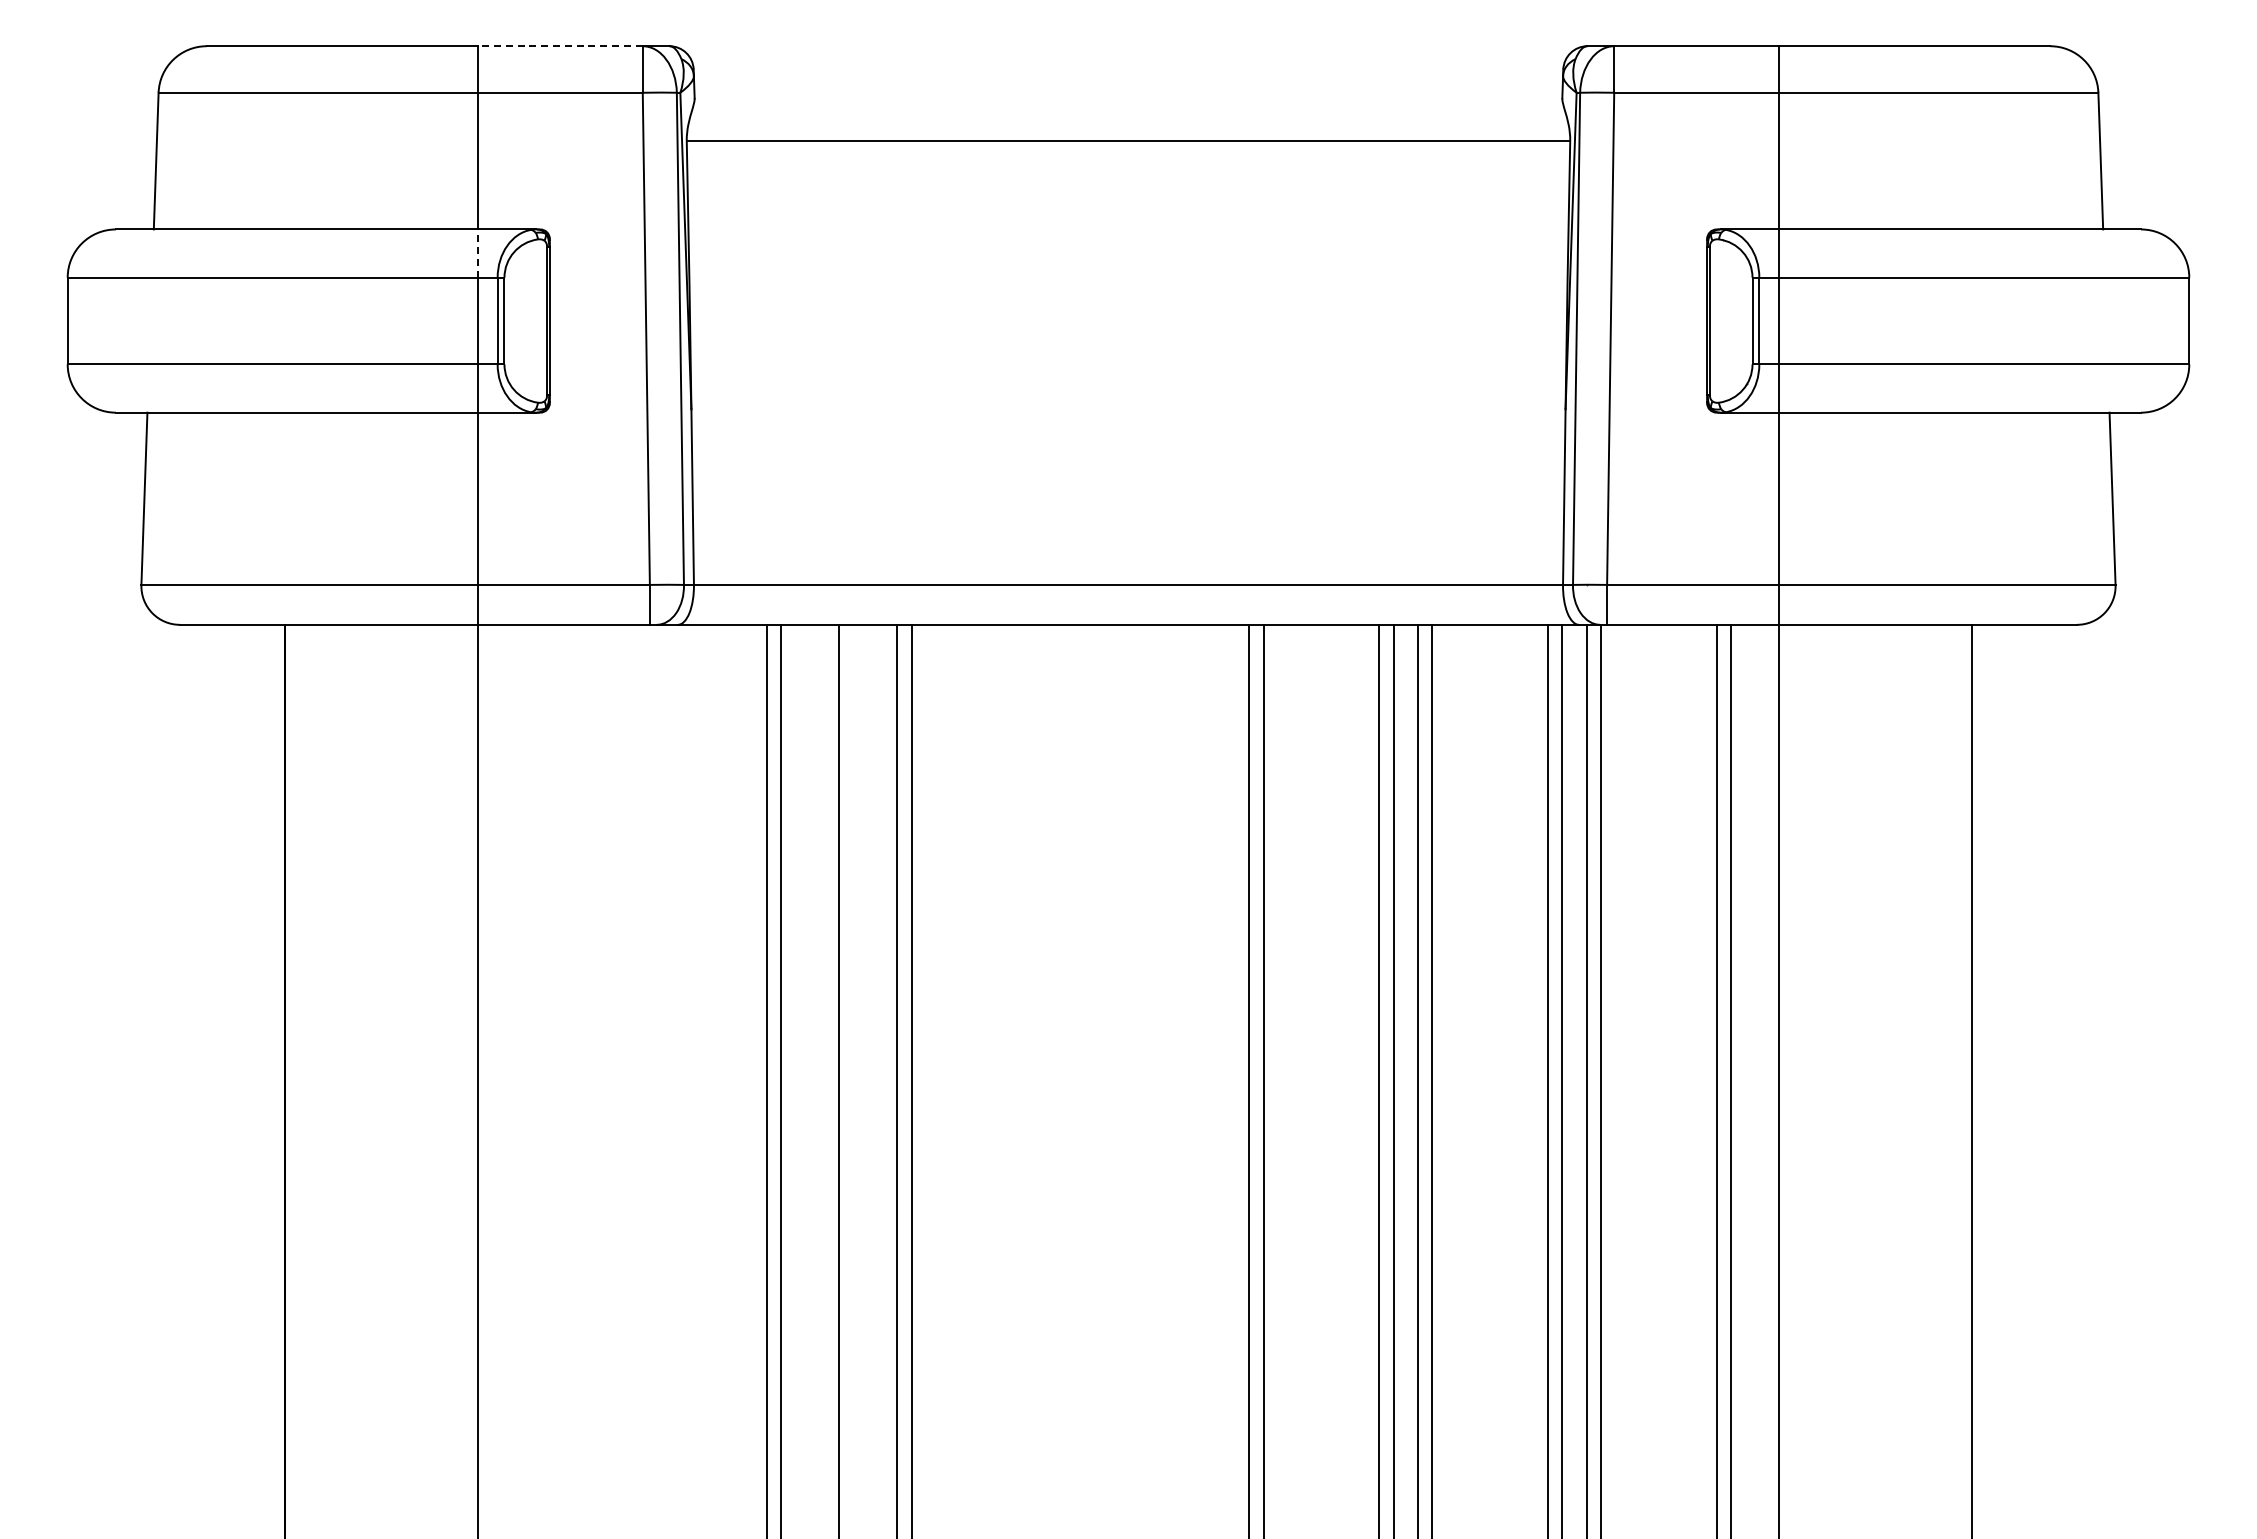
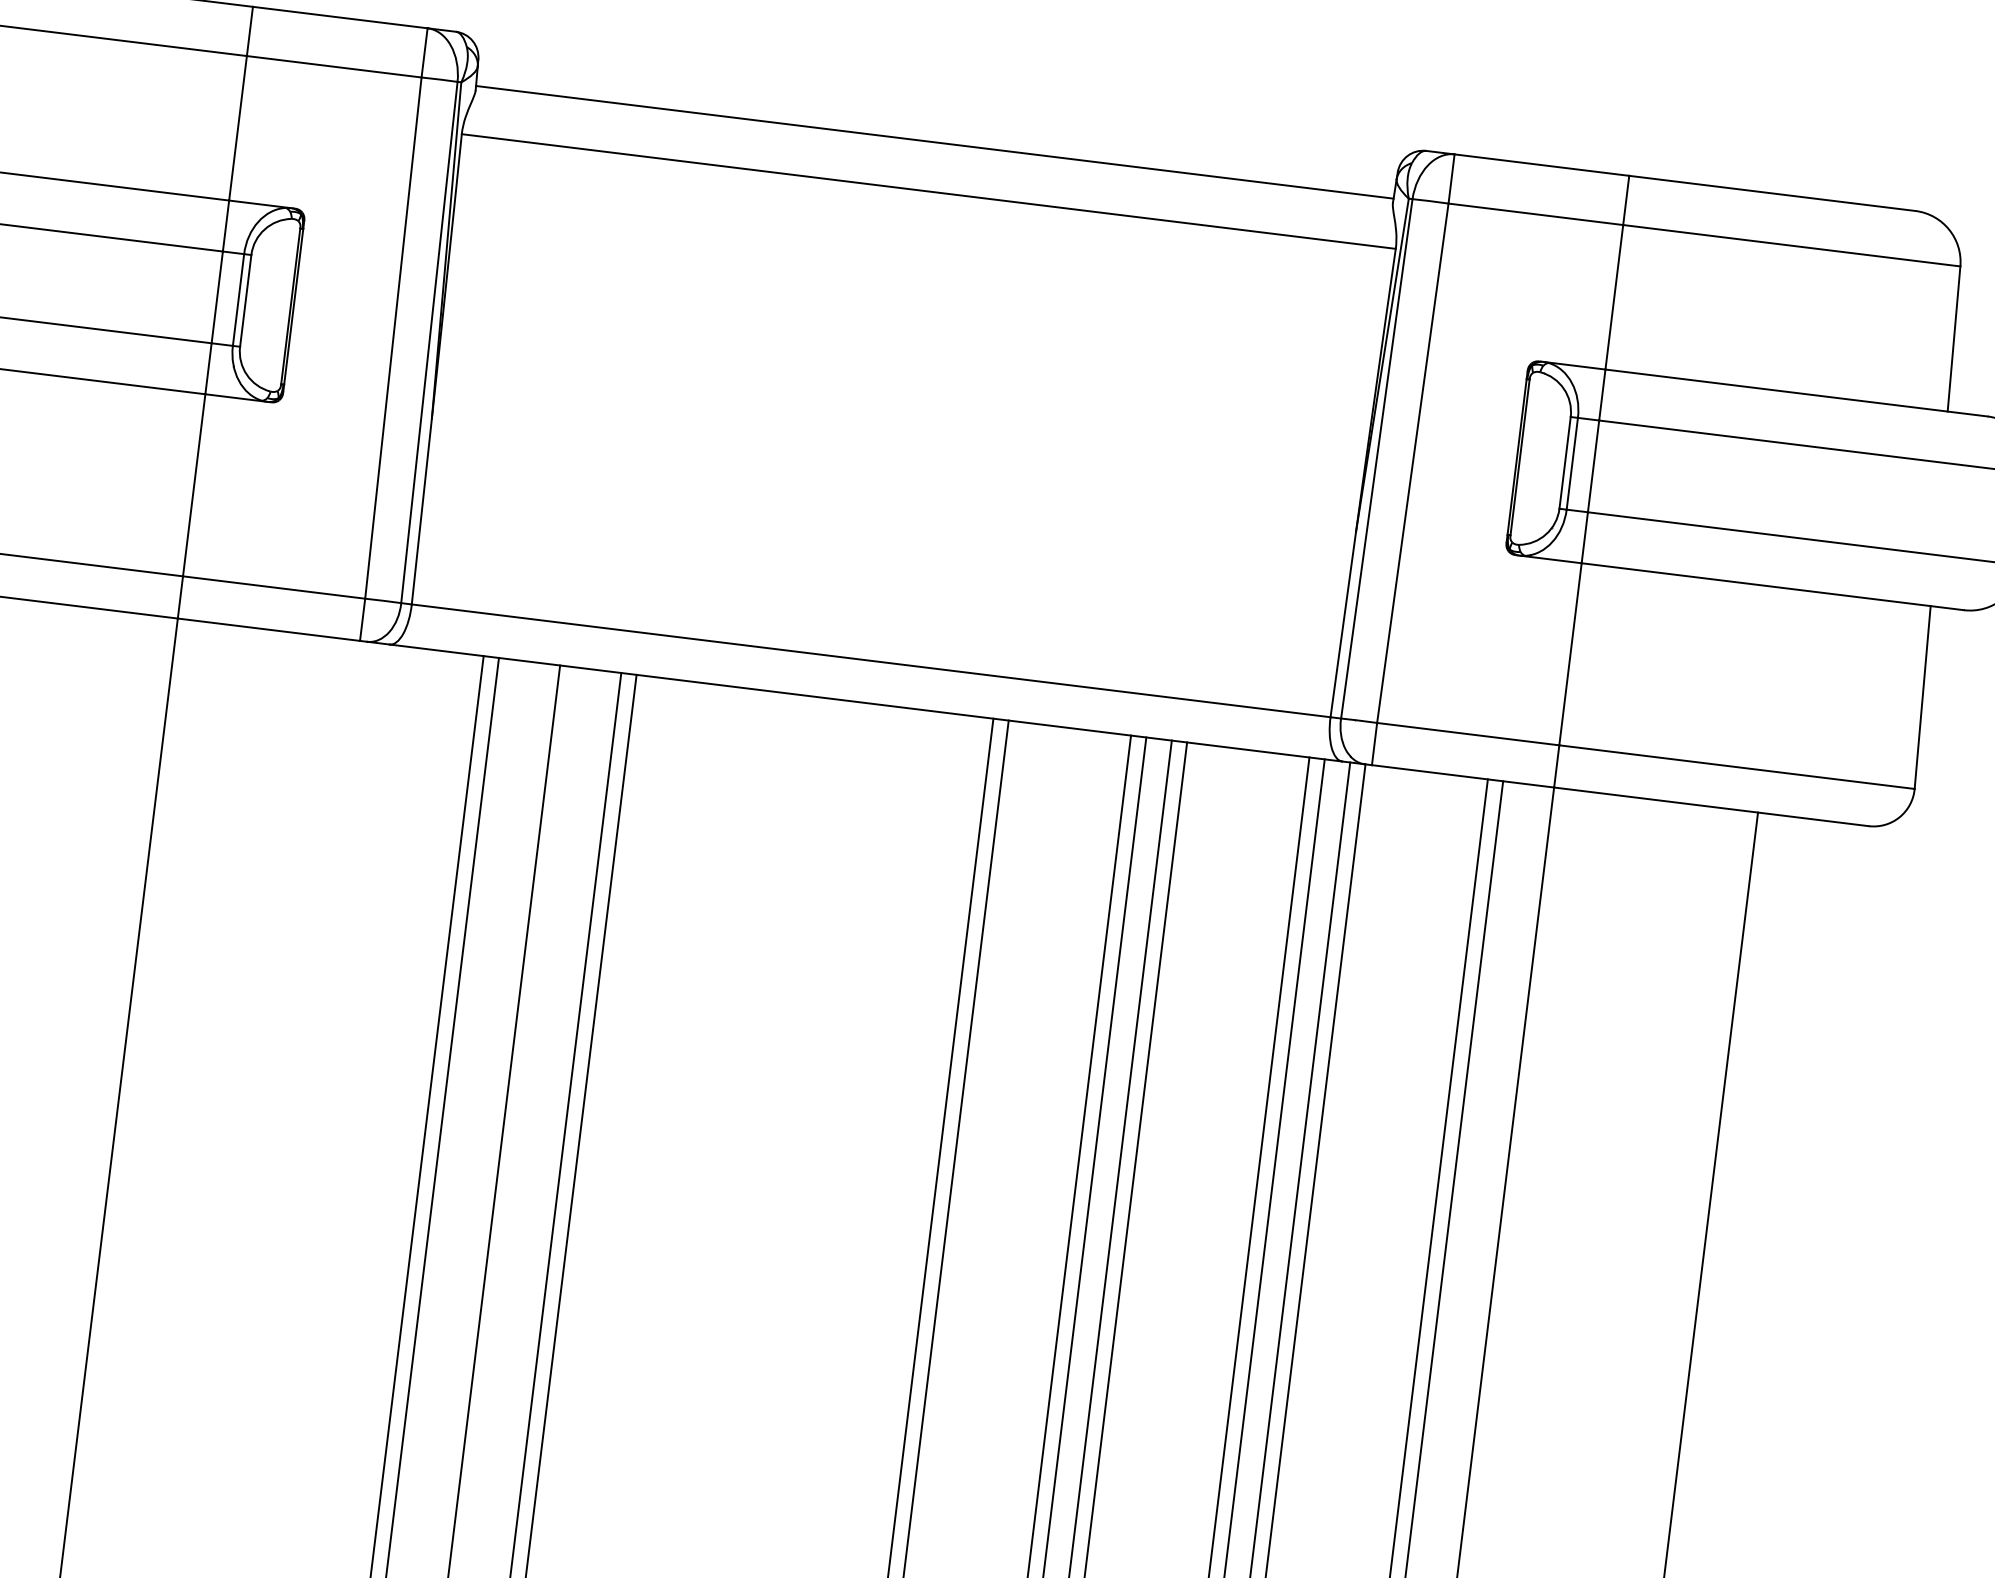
line: (560, 46) -> (340, 17), dashed -> solid
line: (1128, 94) -> (934, 142), added
line: (477, 253) -> (225, 225), dashed -> solid

